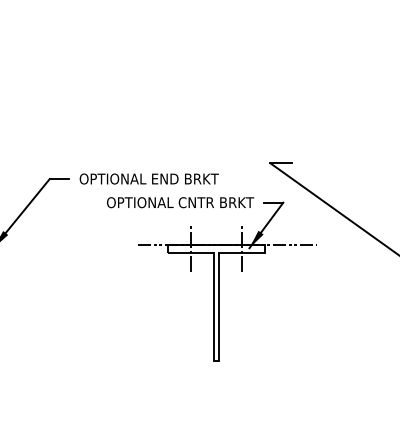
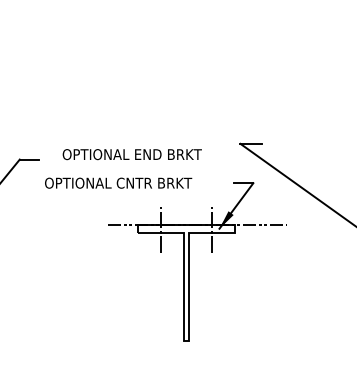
text: (148, 178) -> (131, 154), moved
text: (180, 202) -> (118, 183), moved

